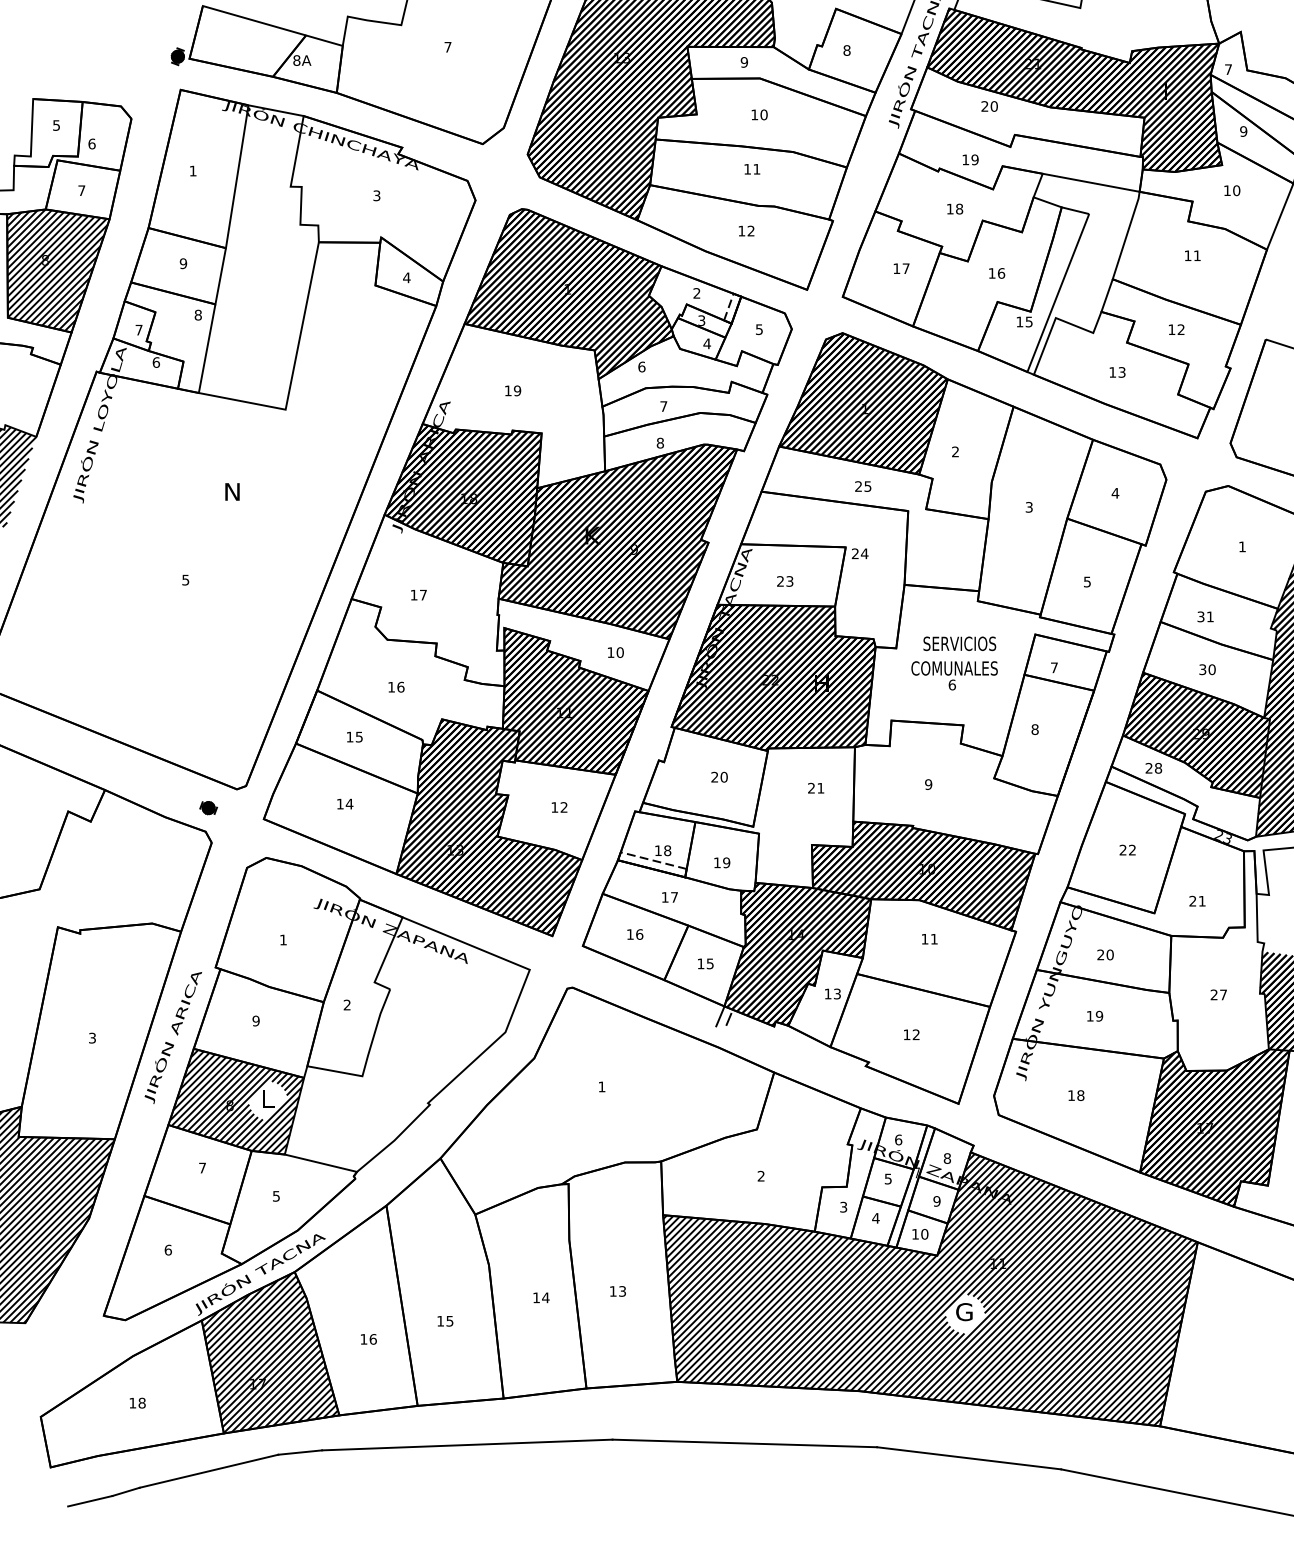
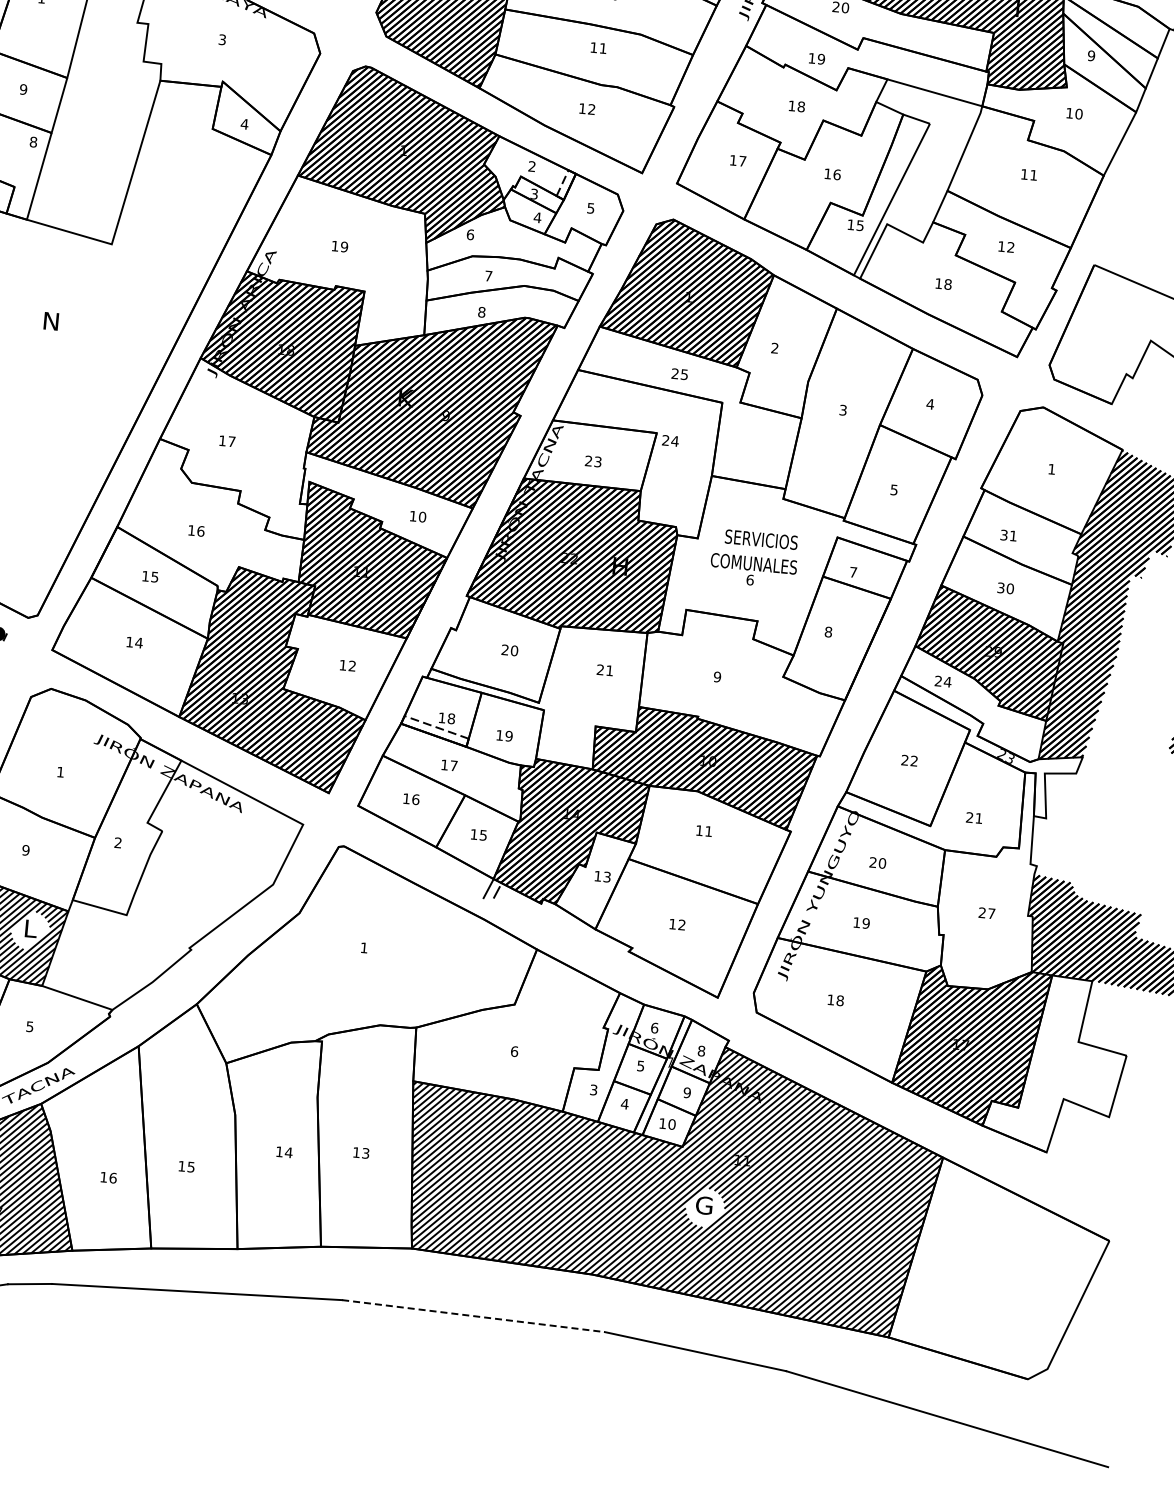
text: (1121, 372) -> (947, 284), 13 -> 18
text: (1158, 768) -> (947, 682), 28 -> 24
text: (760, 1175) -> (513, 1050), 2 -> 6
line: (745, 1443) -> (474, 1316), solid -> dashed

